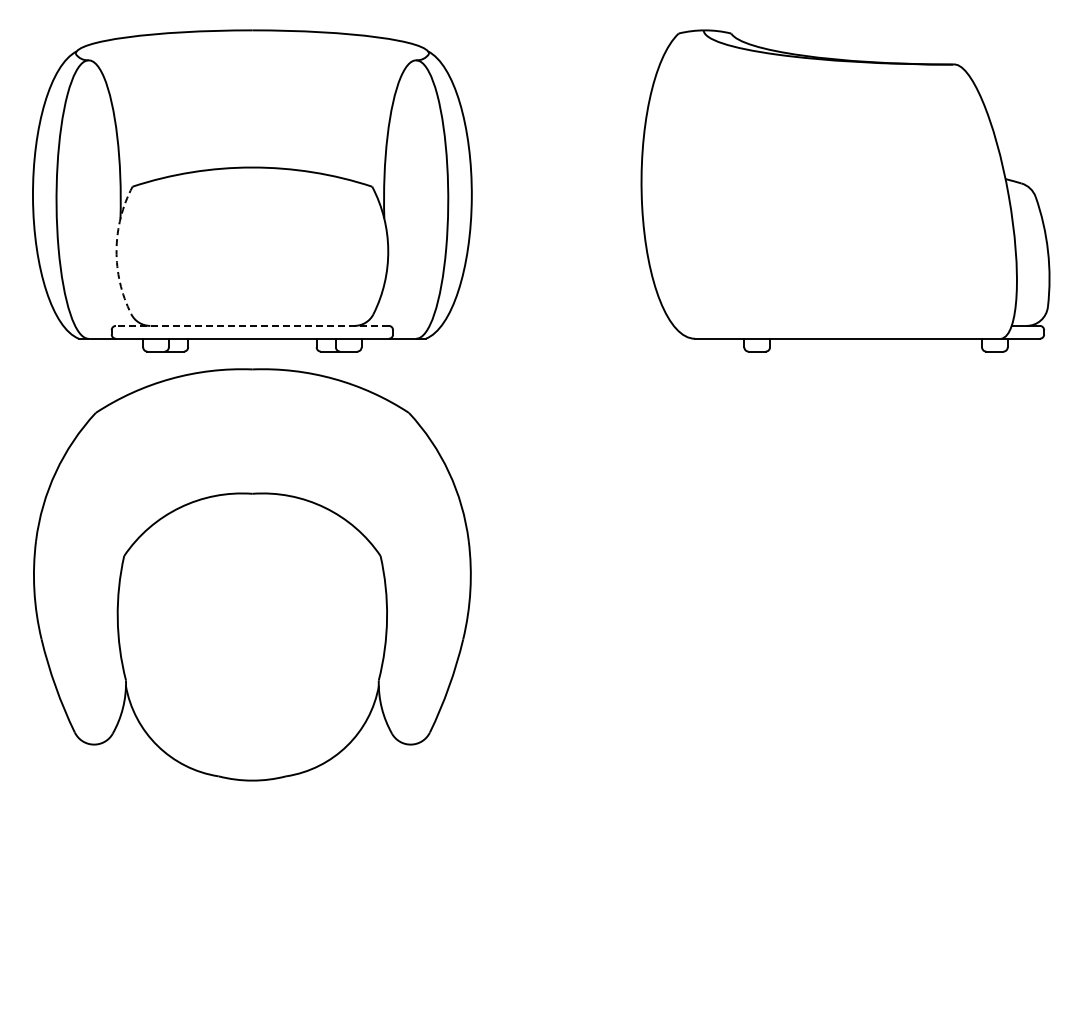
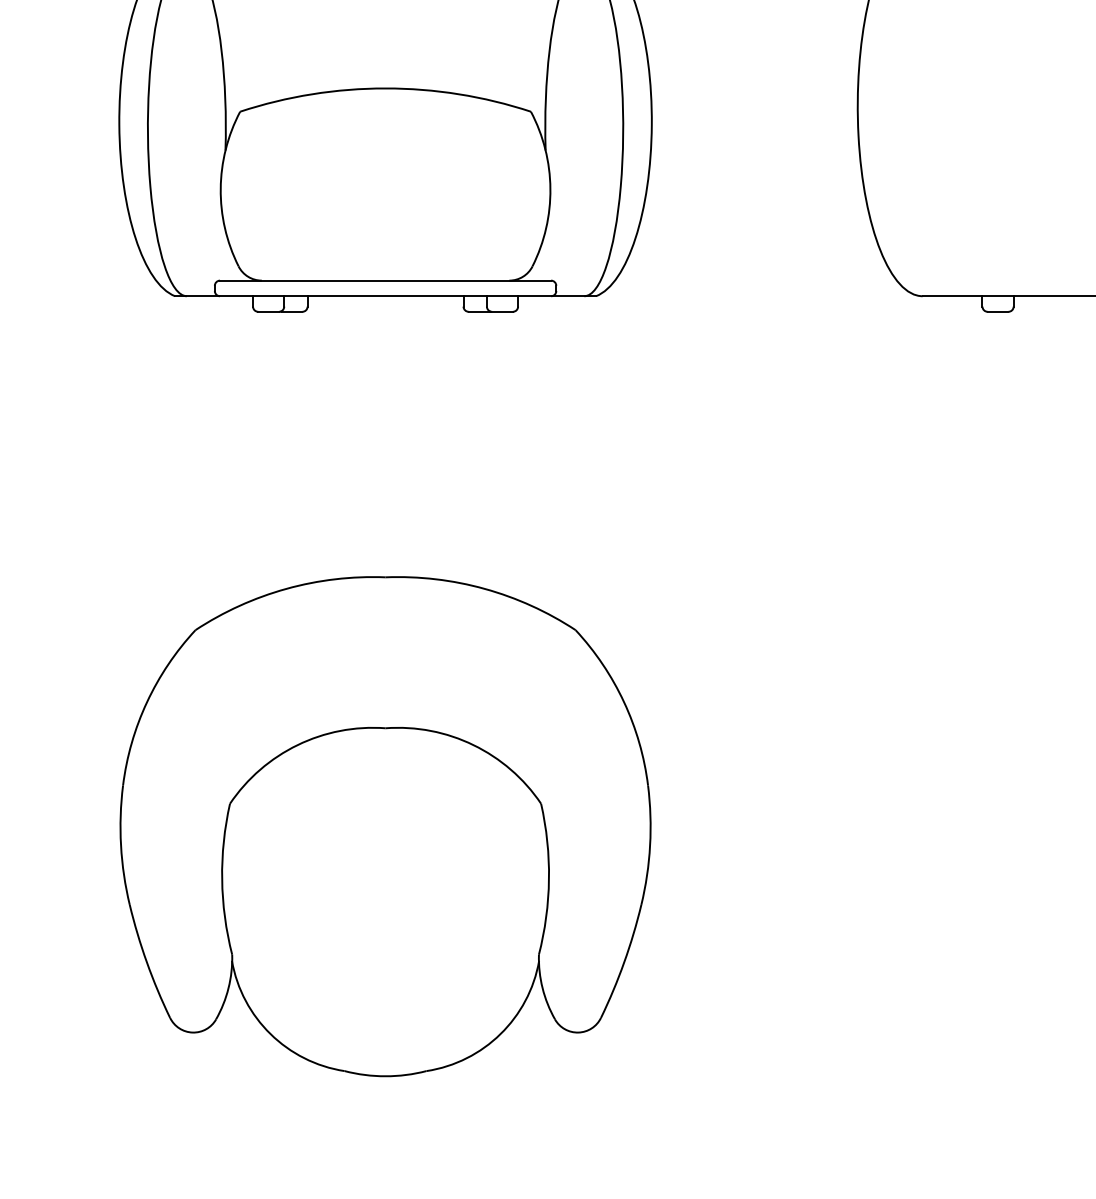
arc: (116, 250) -> (220, 189), dashed -> solid
line: (251, 325) -> (384, 280), dashed -> solid
part: (252, 574) -> (385, 826), moved

